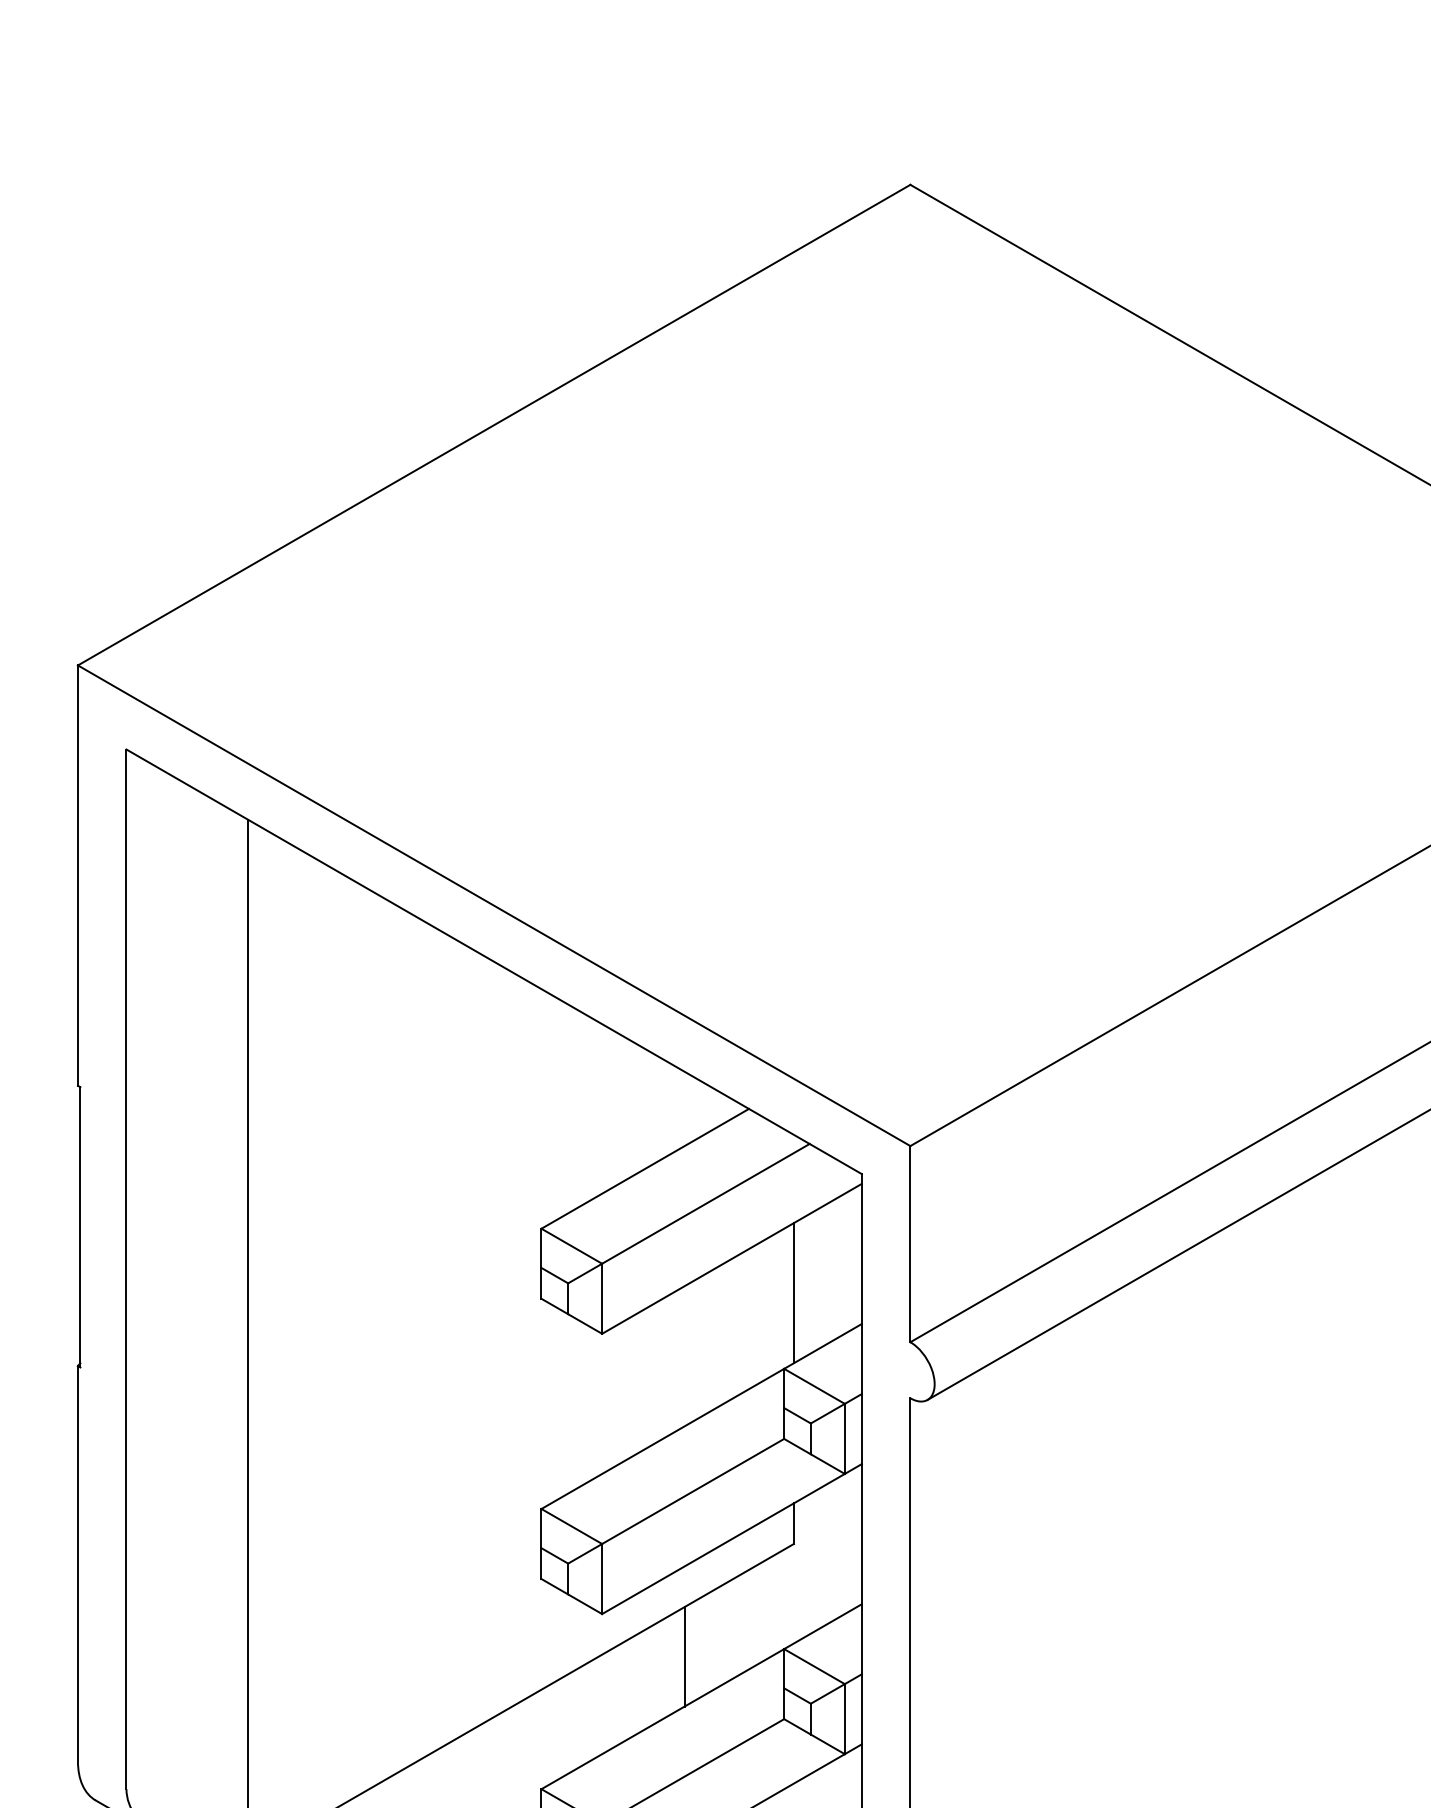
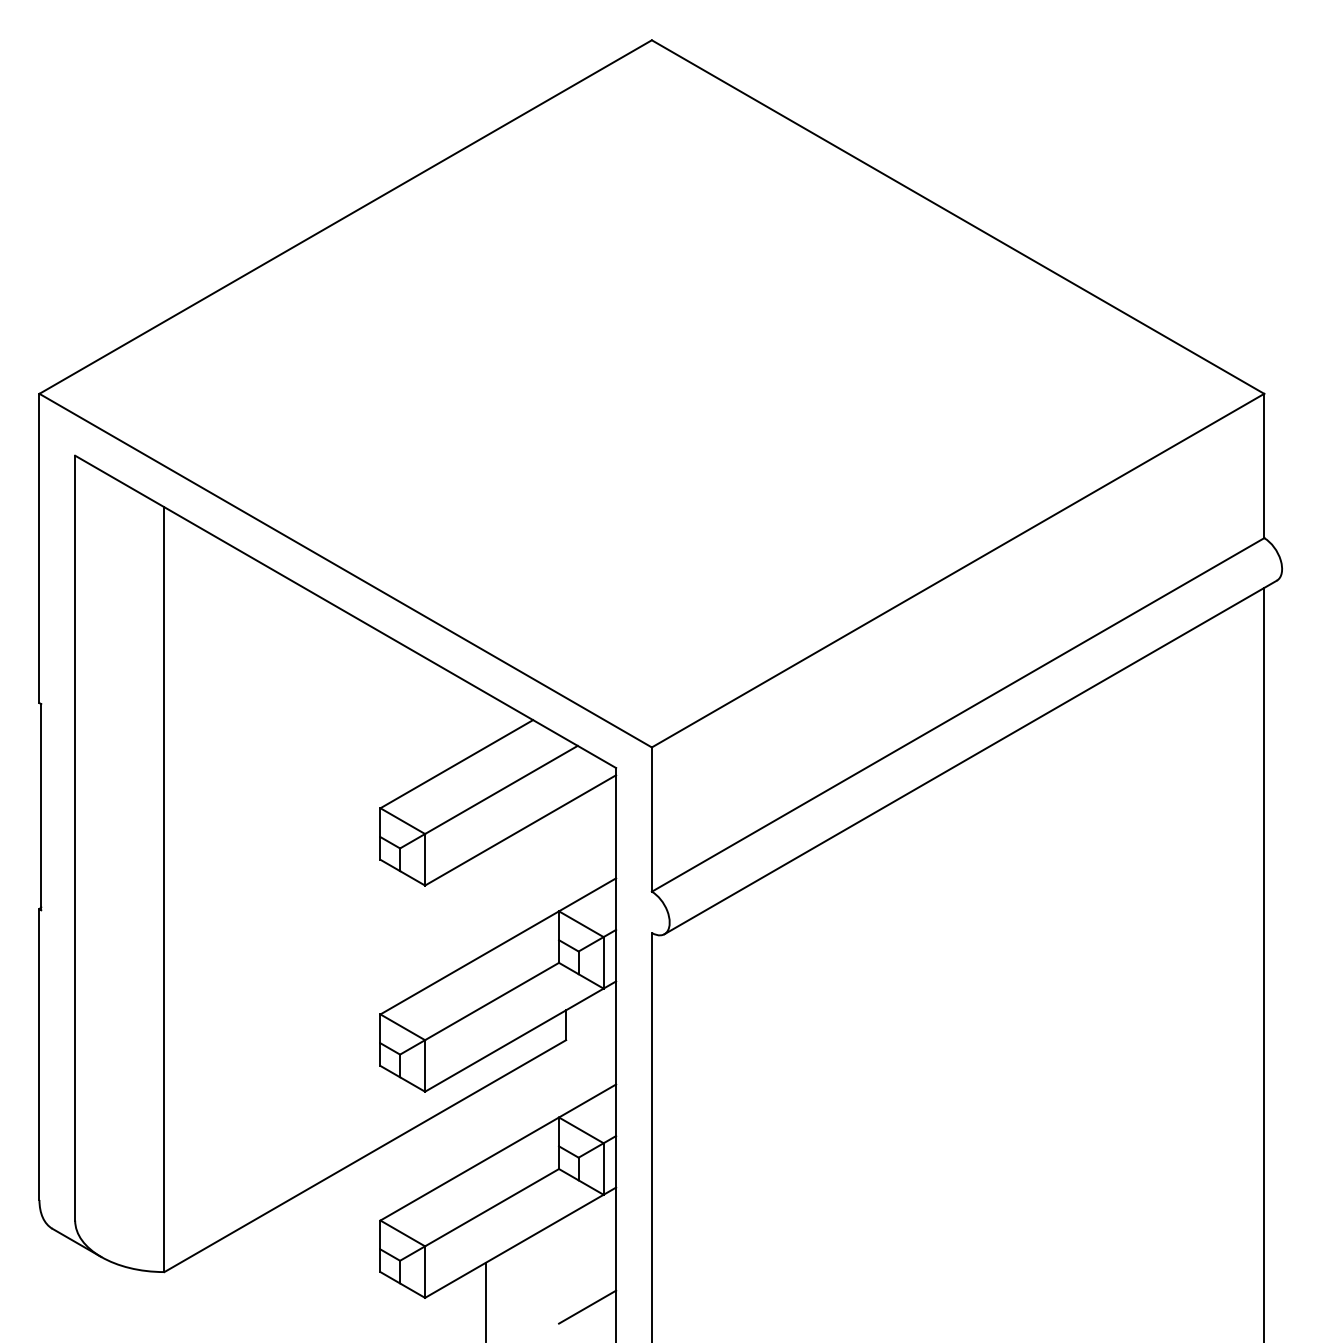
line: (794, 1292) -> (566, 855), removed
line: (684, 1655) -> (485, 1122), removed

